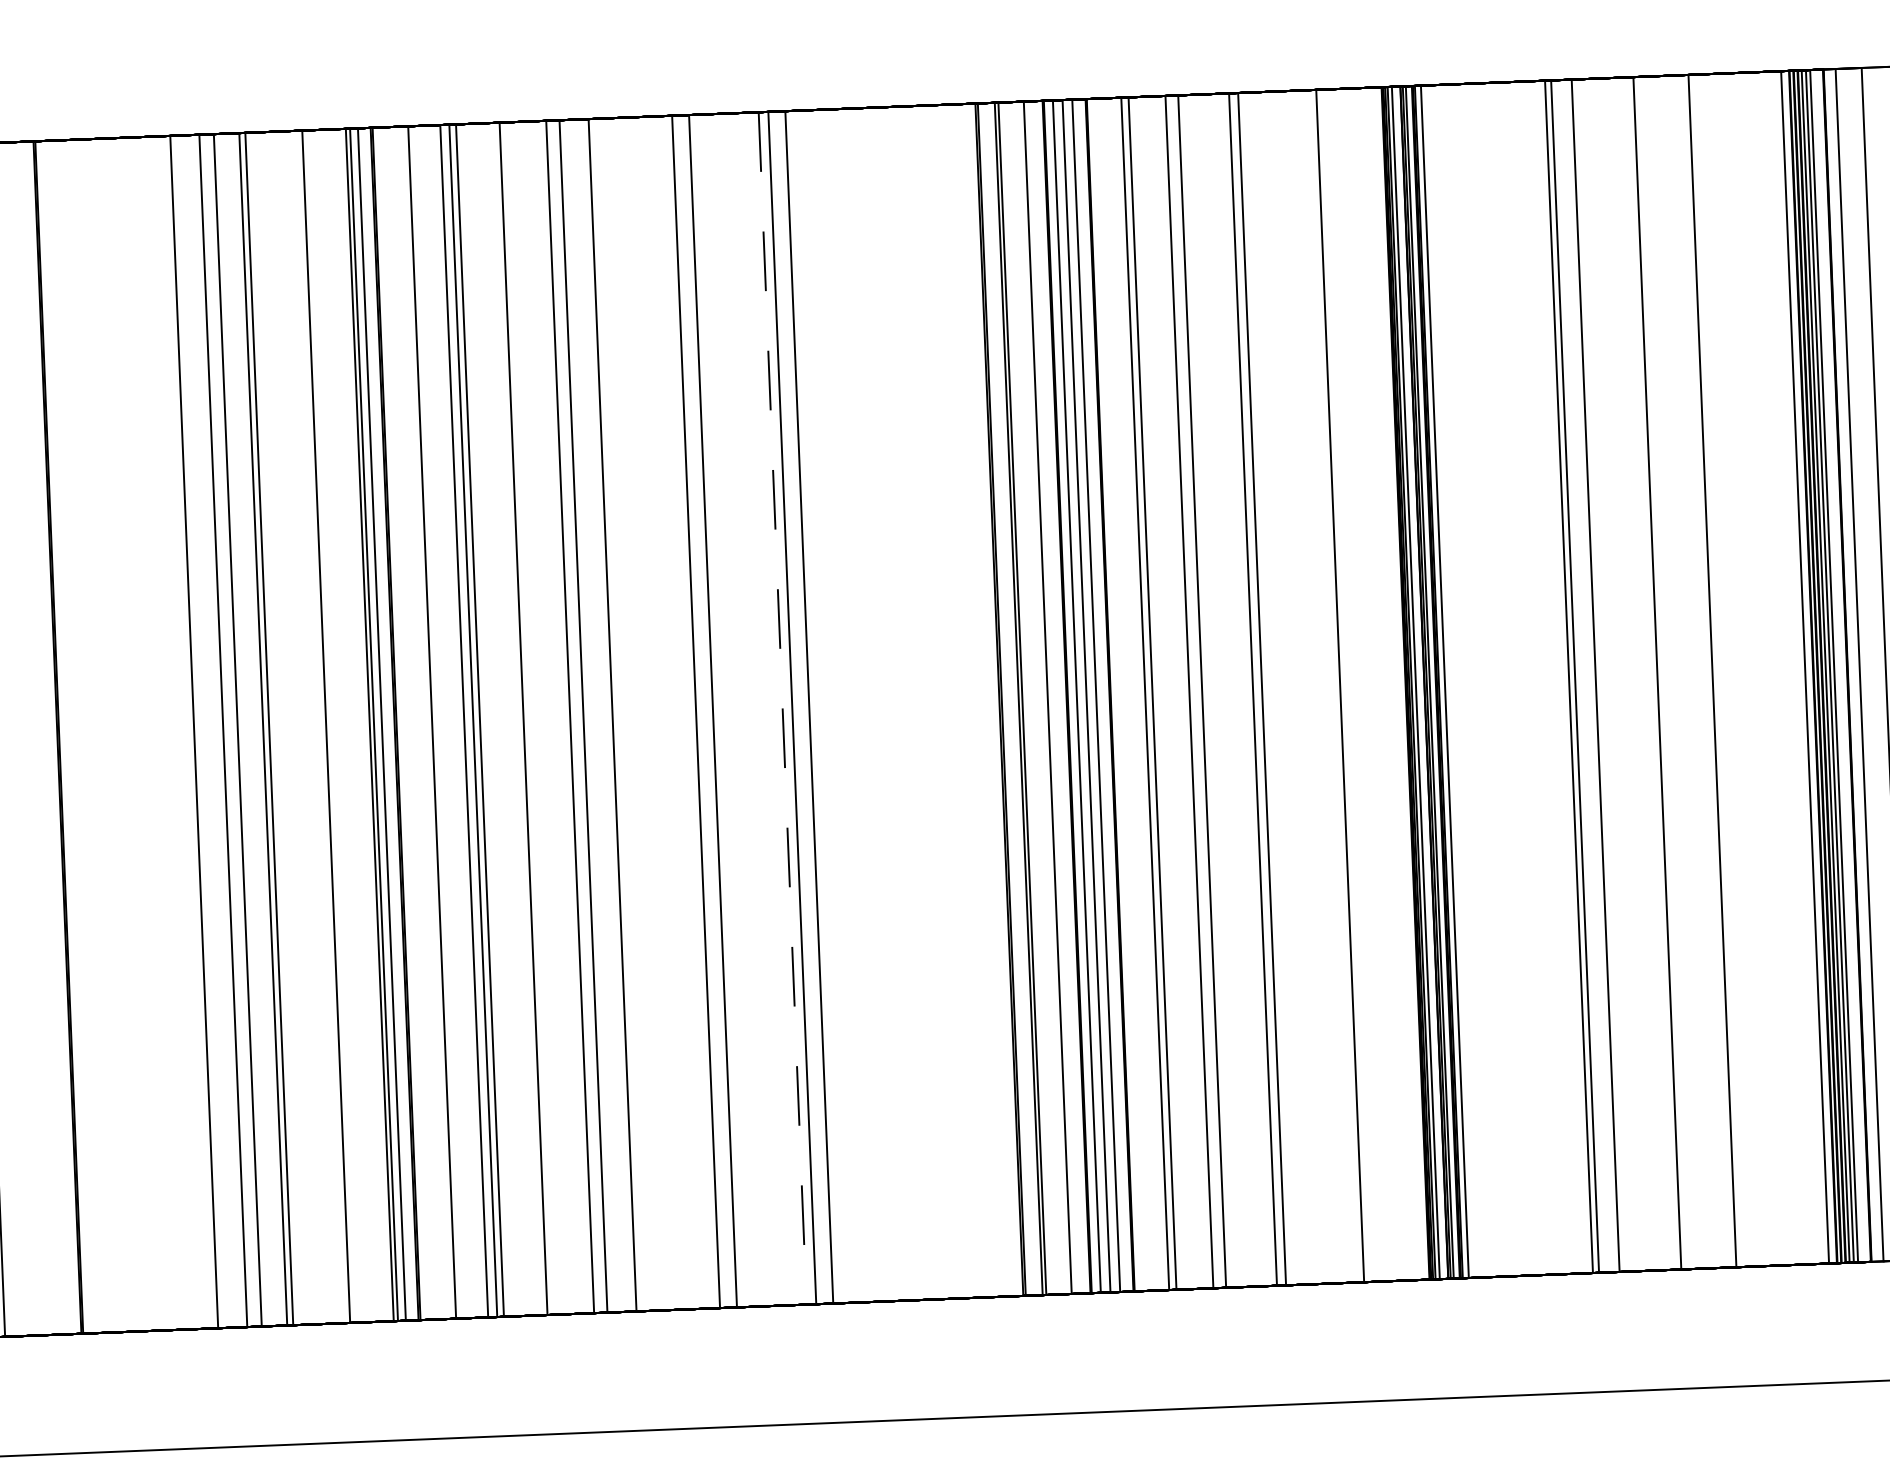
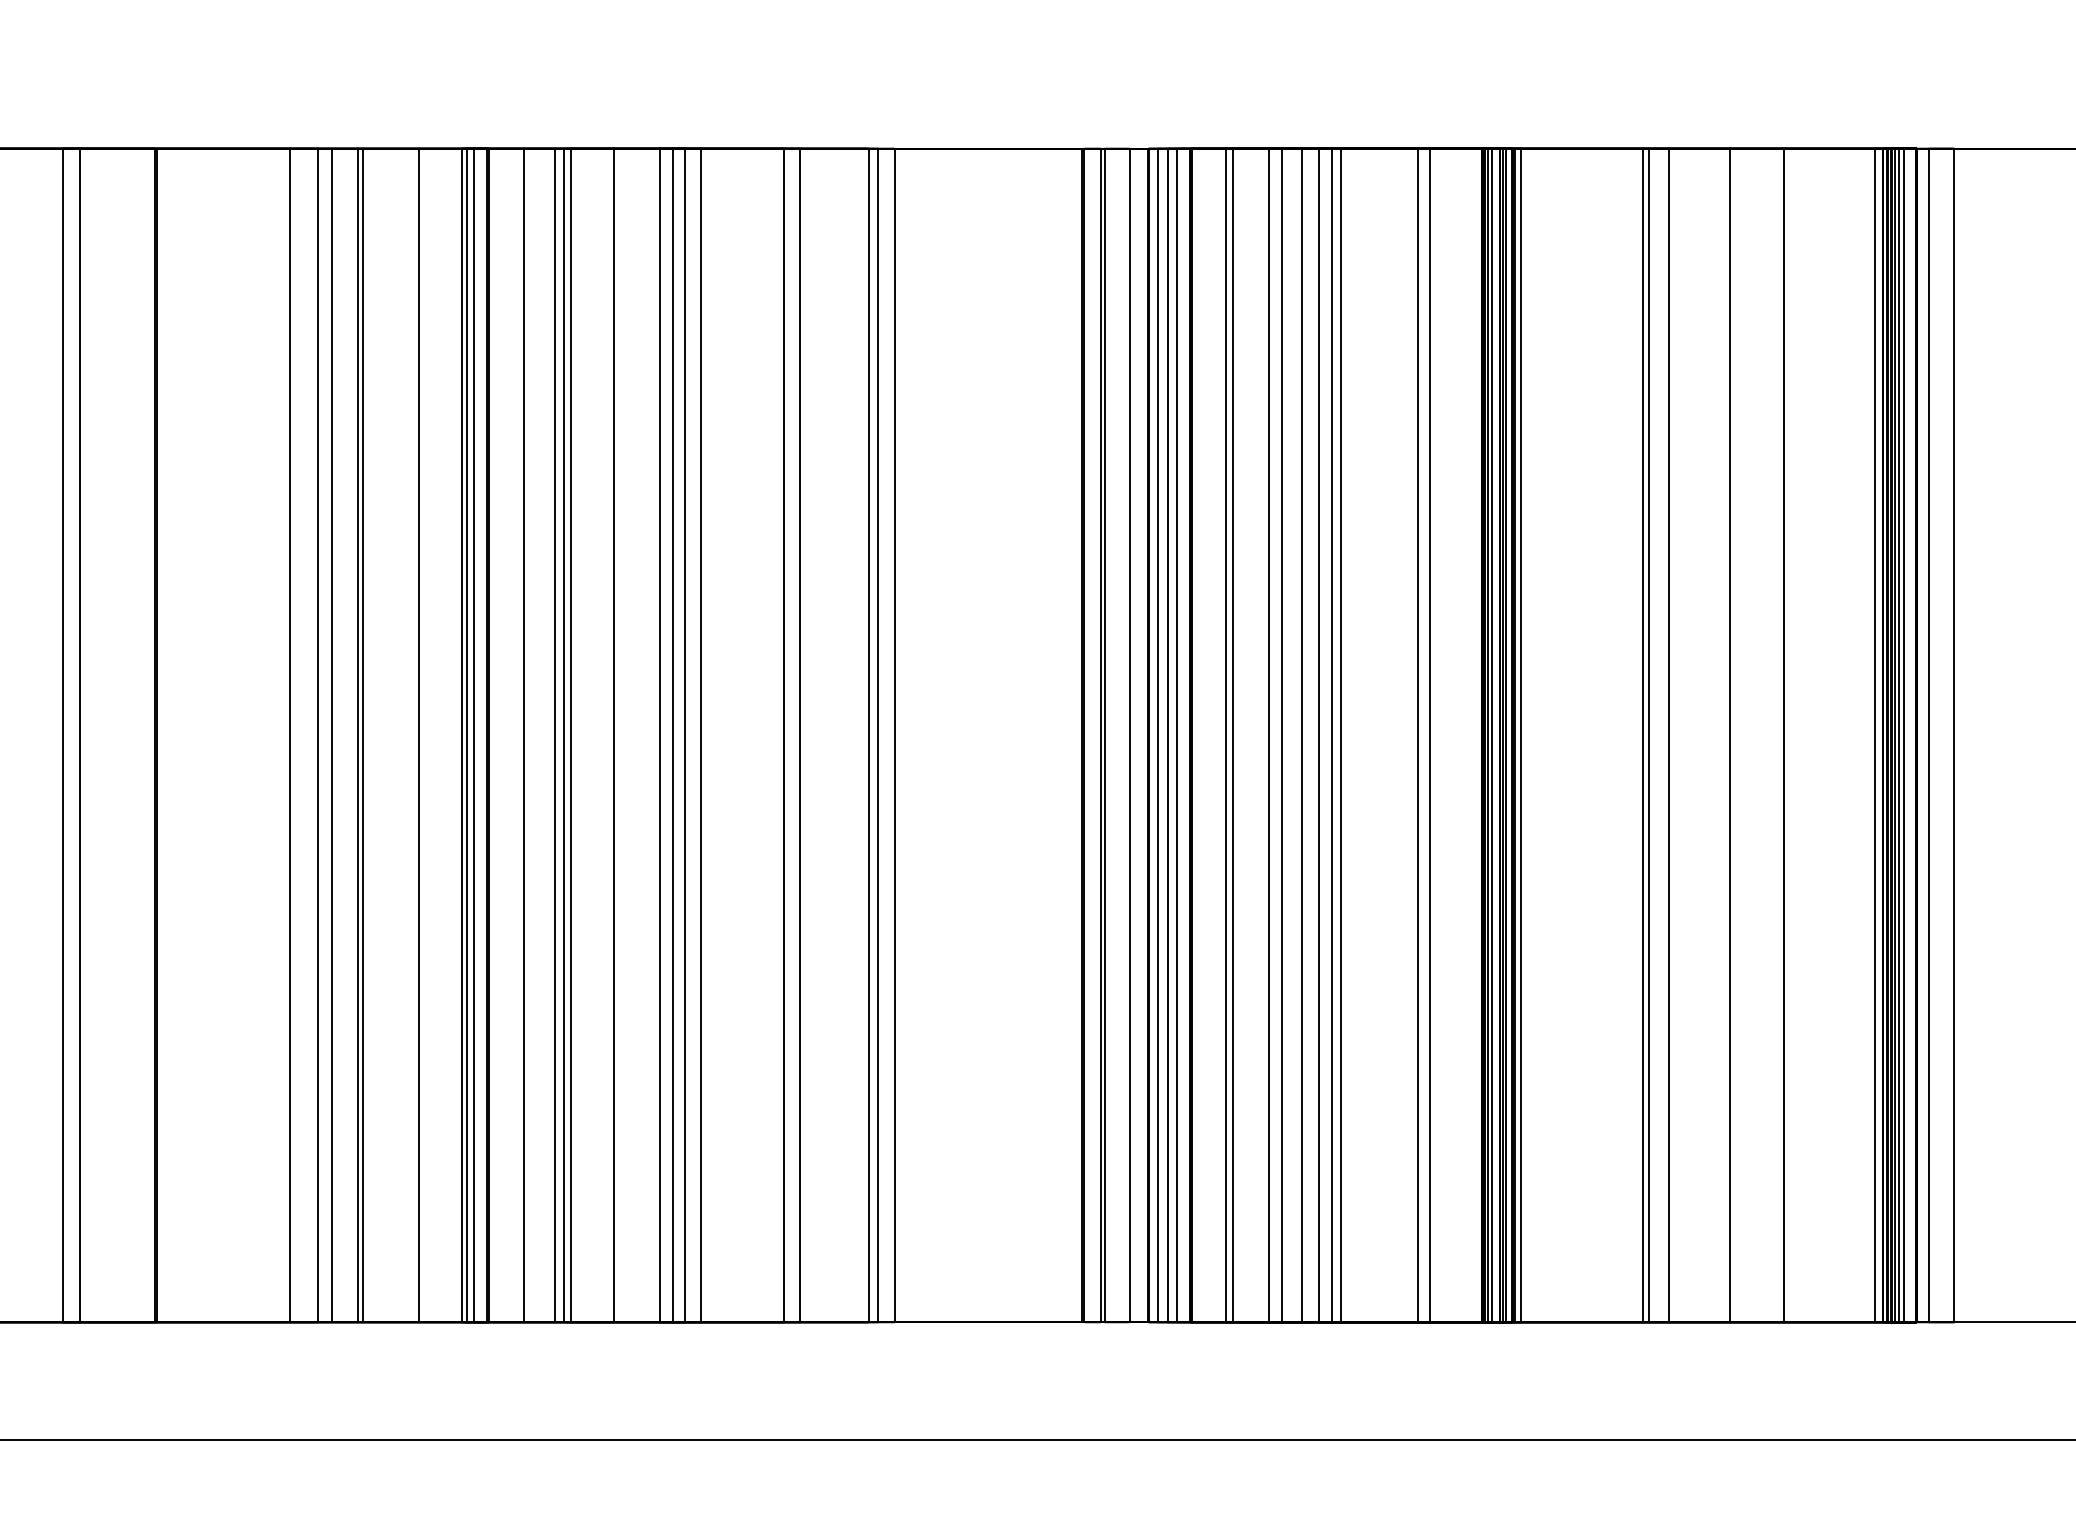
line: (1352, 685) -> (1429, 735), added
line: (1223, 690) -> (1302, 735), added
line: (1240, 690) -> (1319, 735), added
line: (782, 708) -> (868, 735), dashed -> solid
line: (595, 715) -> (684, 735), added

